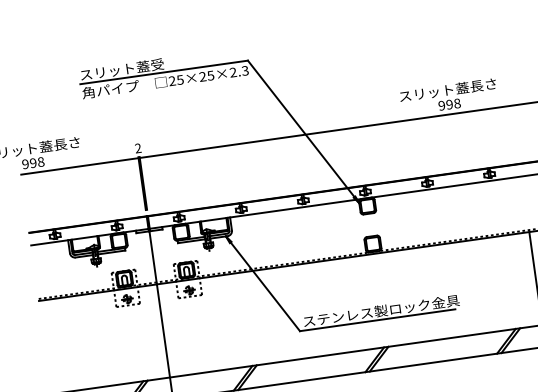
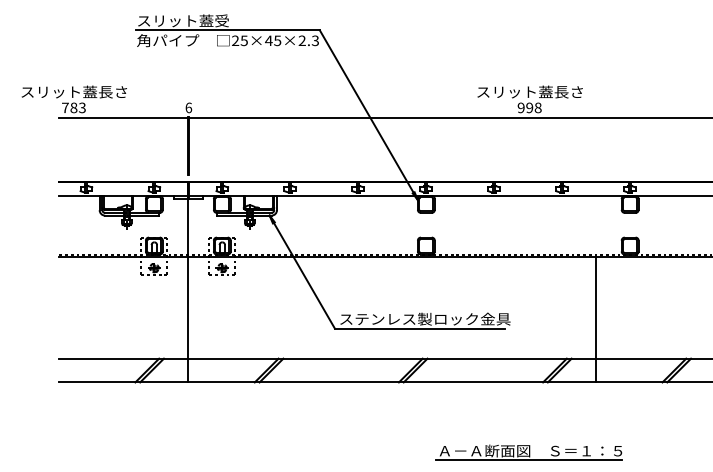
text: (202, 76) -> (268, 40), 25×25×2.3 -> 25×45×2.3
text: (137, 148) -> (188, 107), 2 -> 6
text: (32, 162) -> (73, 107), 998 -> 783

